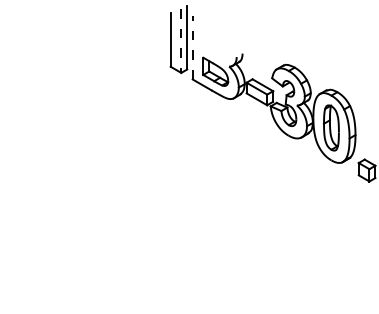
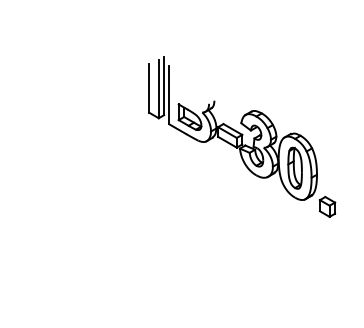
line: (180, 41) -> (158, 89), dashed -> solid
line: (193, 46) -> (169, 94), dashed -> solid

